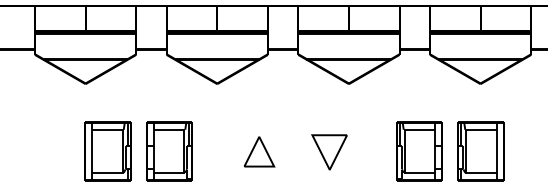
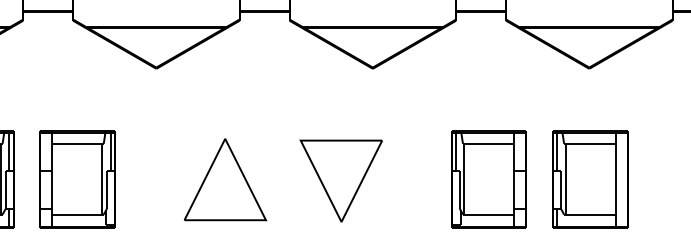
part: (259, 151) -> (225, 179), size x1.67
part: (329, 152) -> (340, 181), size x1.43

